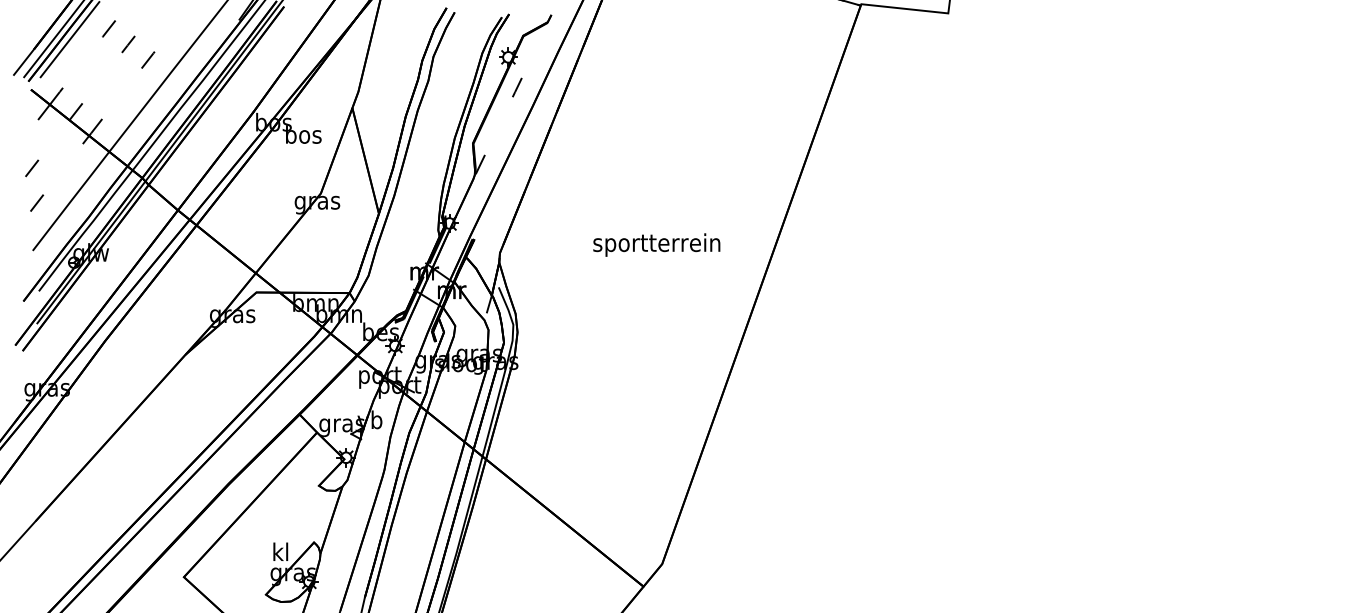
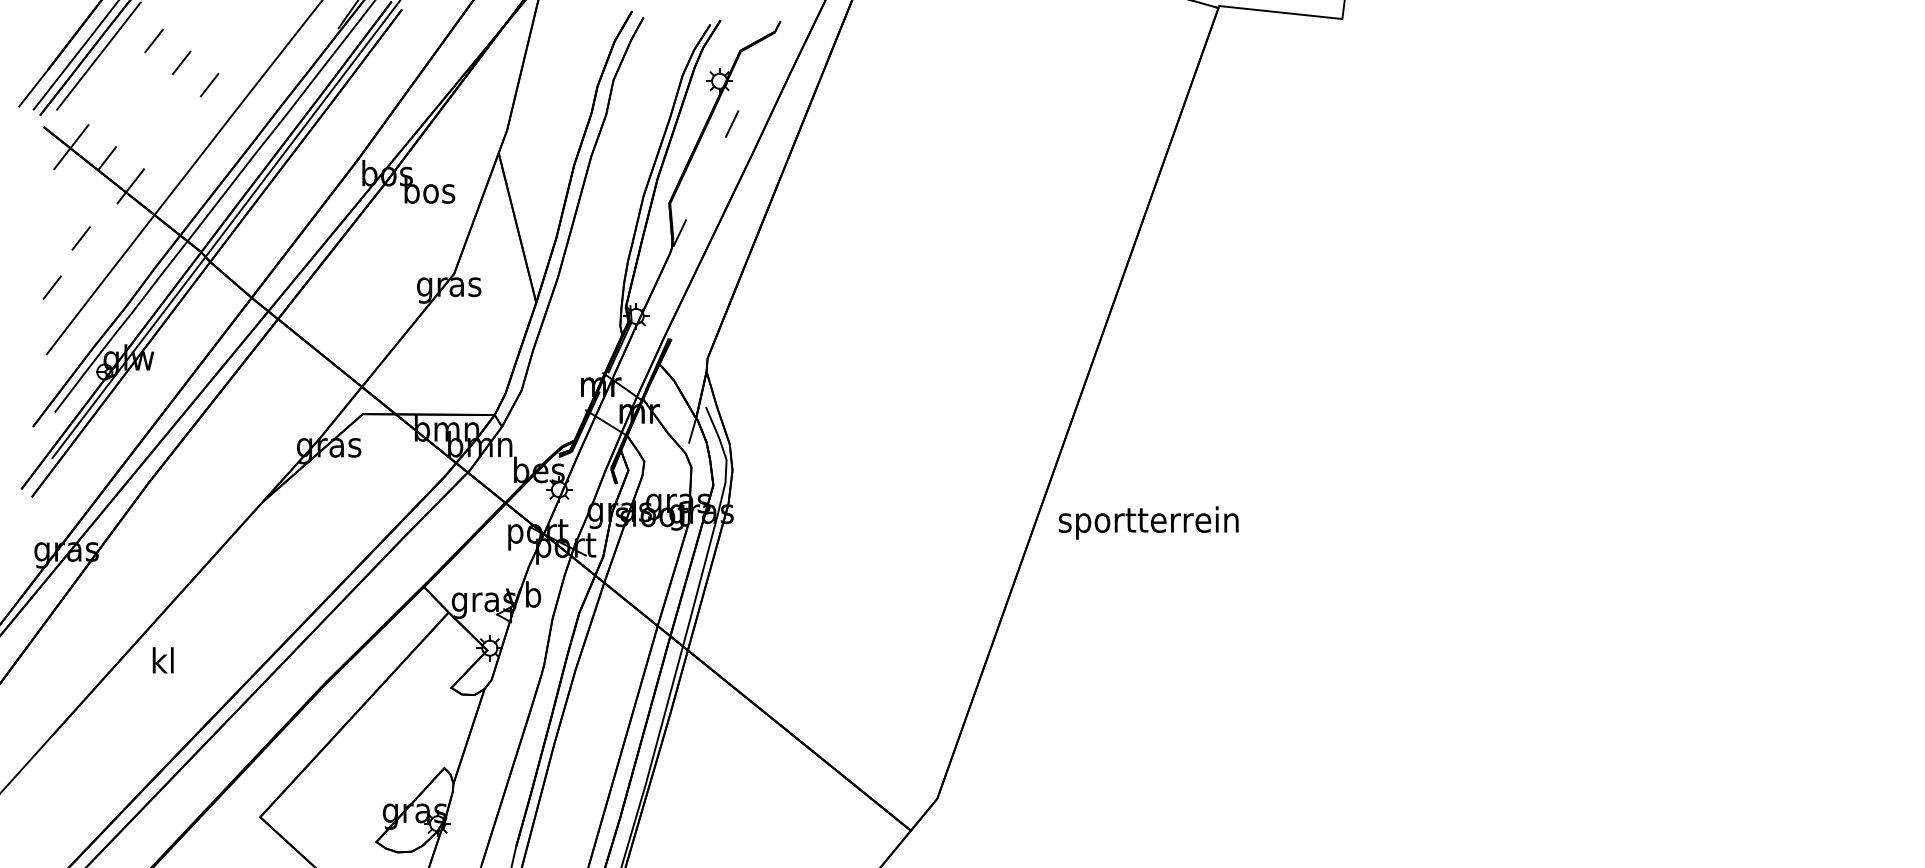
line: (31, 168) -> (80, 238), moved
text: (656, 244) -> (1148, 522), moved
text: (280, 551) -> (162, 660), moved

